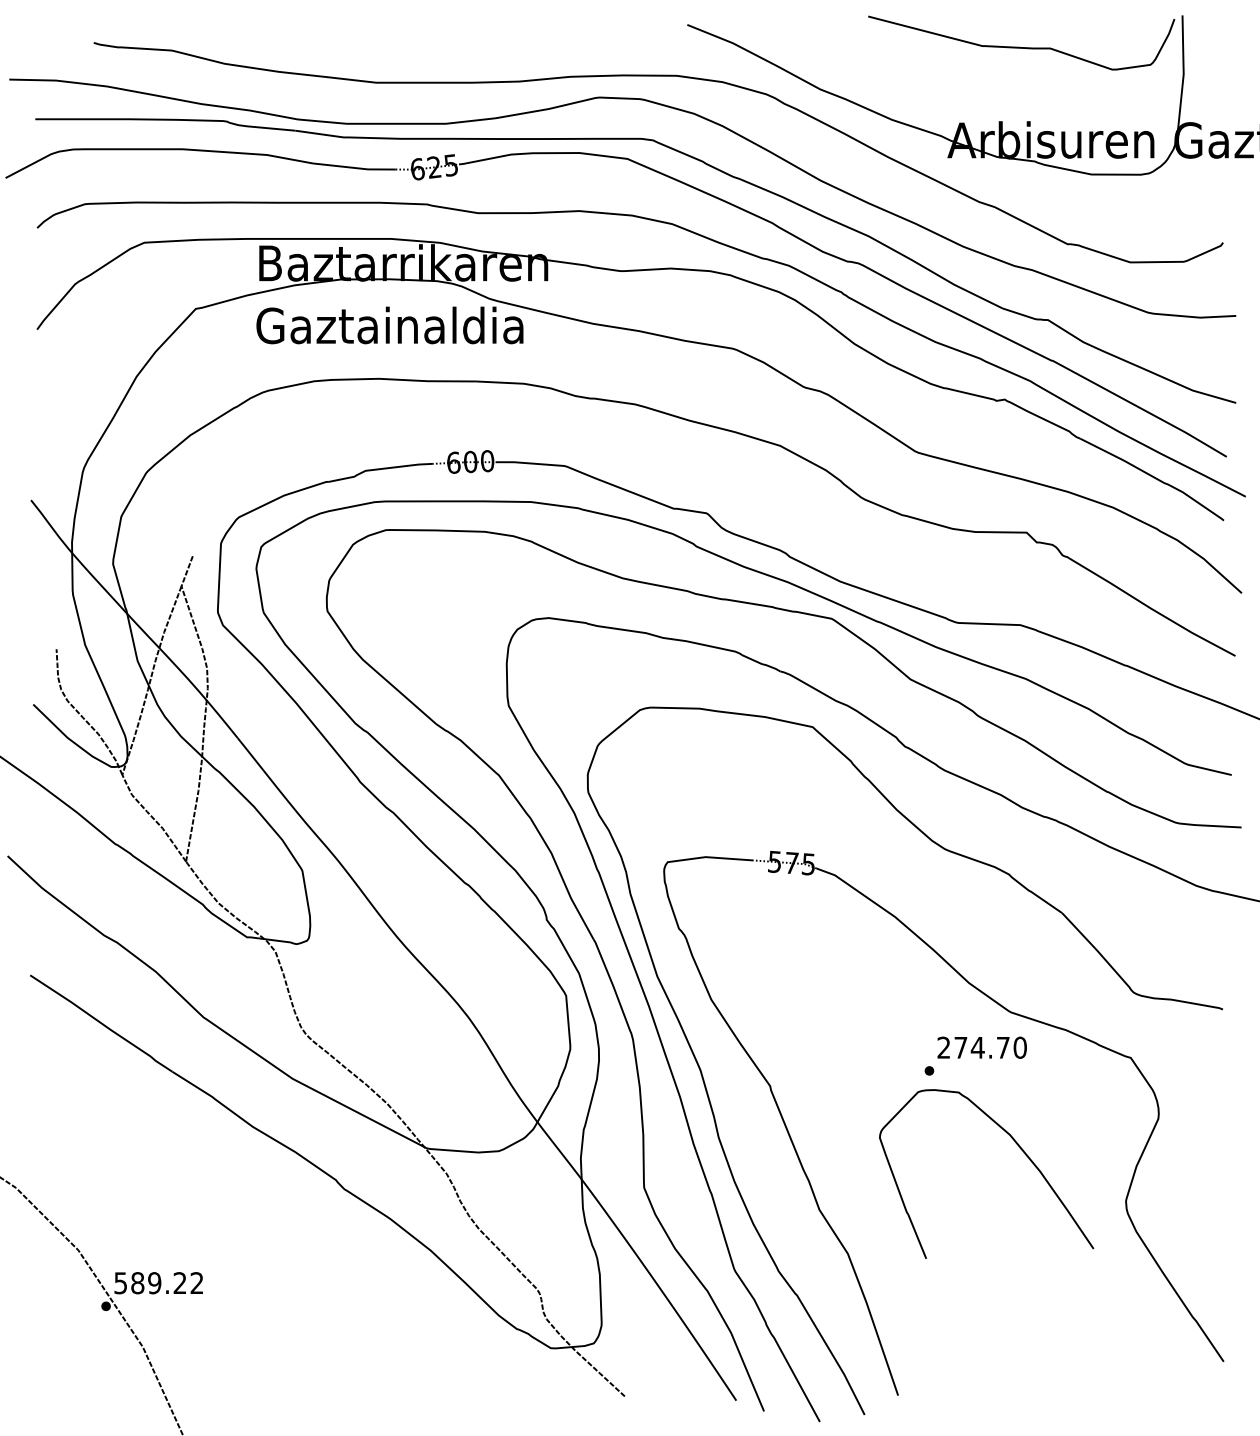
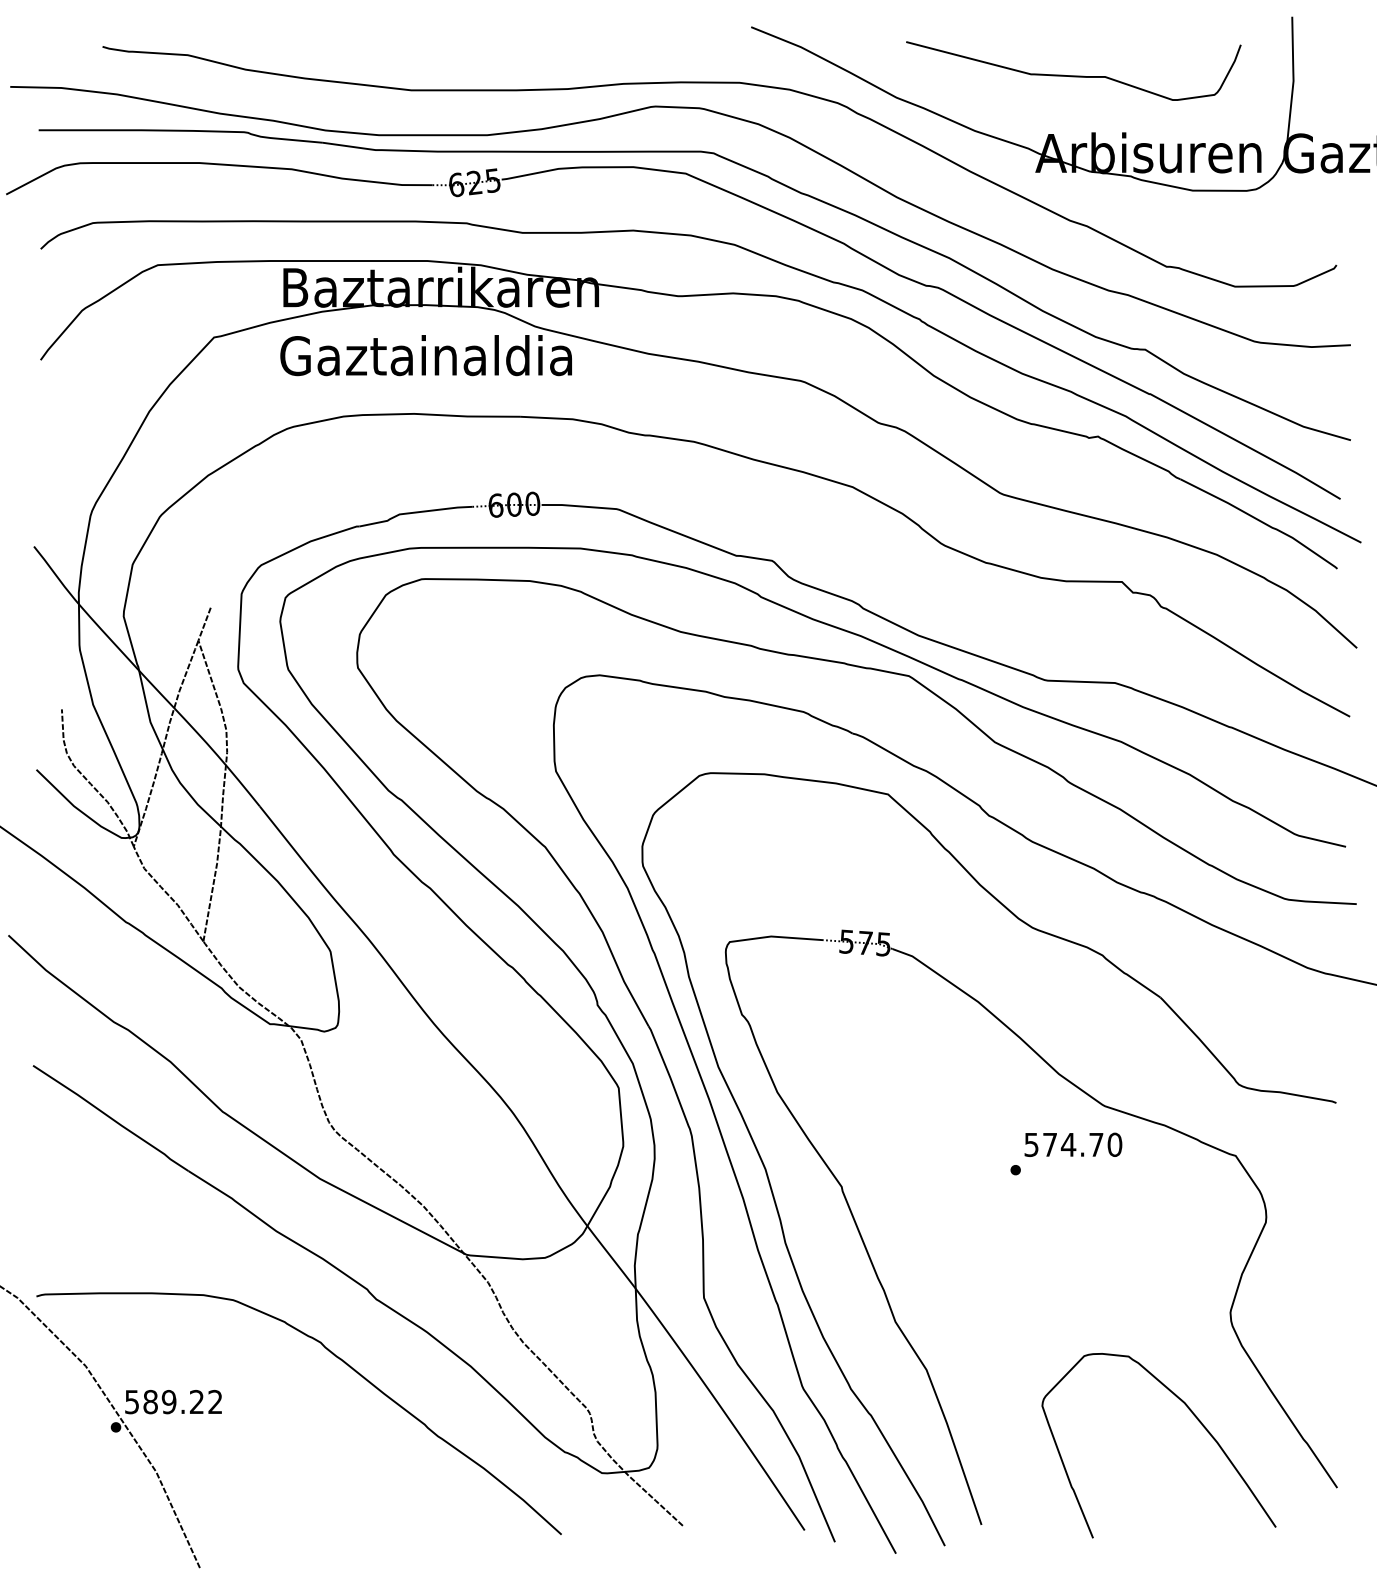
curve: (1019, 46) -> (1071, 74), moved
text: (943, 1047) -> (1031, 1144), 274.70 -> 574.70
curve: (1019, 1148) -> (1194, 1417), moved
curve: (307, 1242) -> (336, 1357), added

